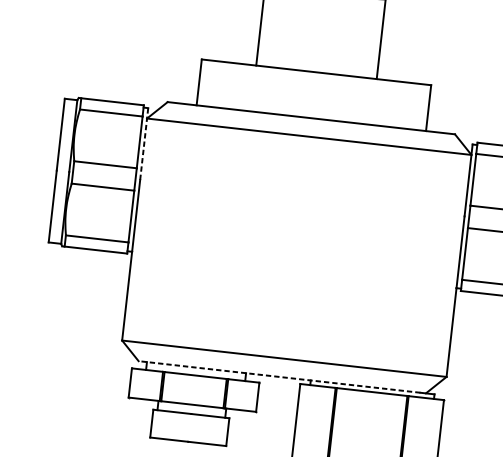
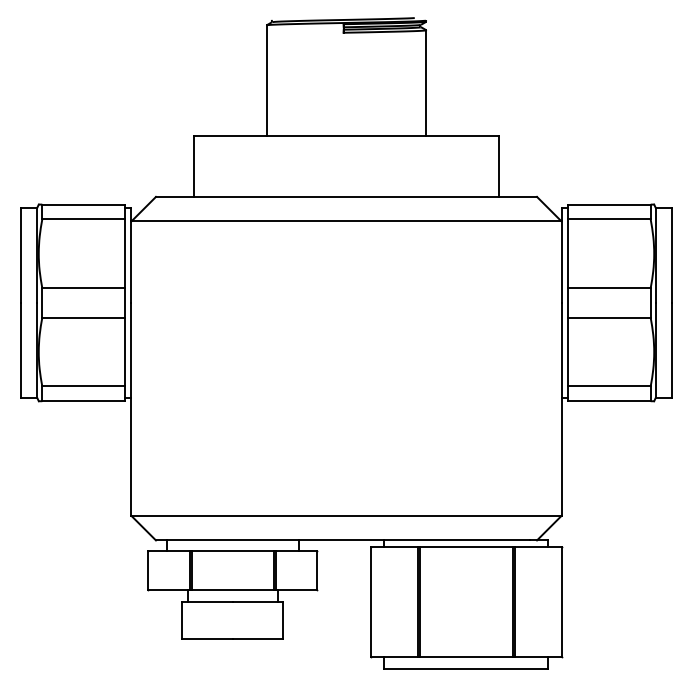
line: (144, 144) -> (131, 255), dashed -> solid
line: (279, 376) -> (342, 540), dashed -> solid

